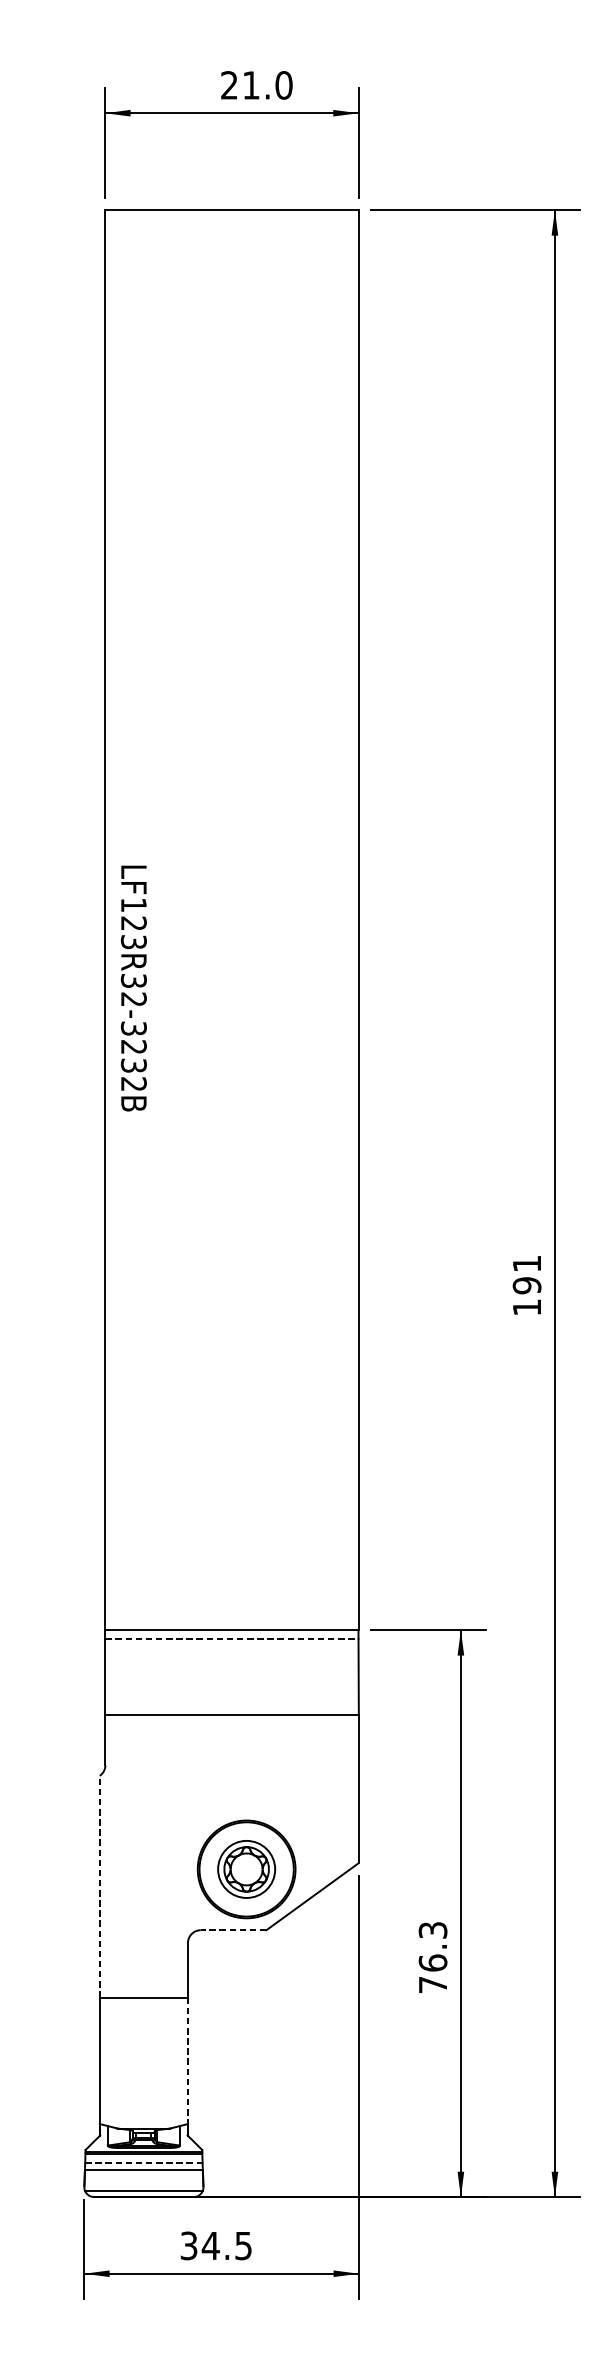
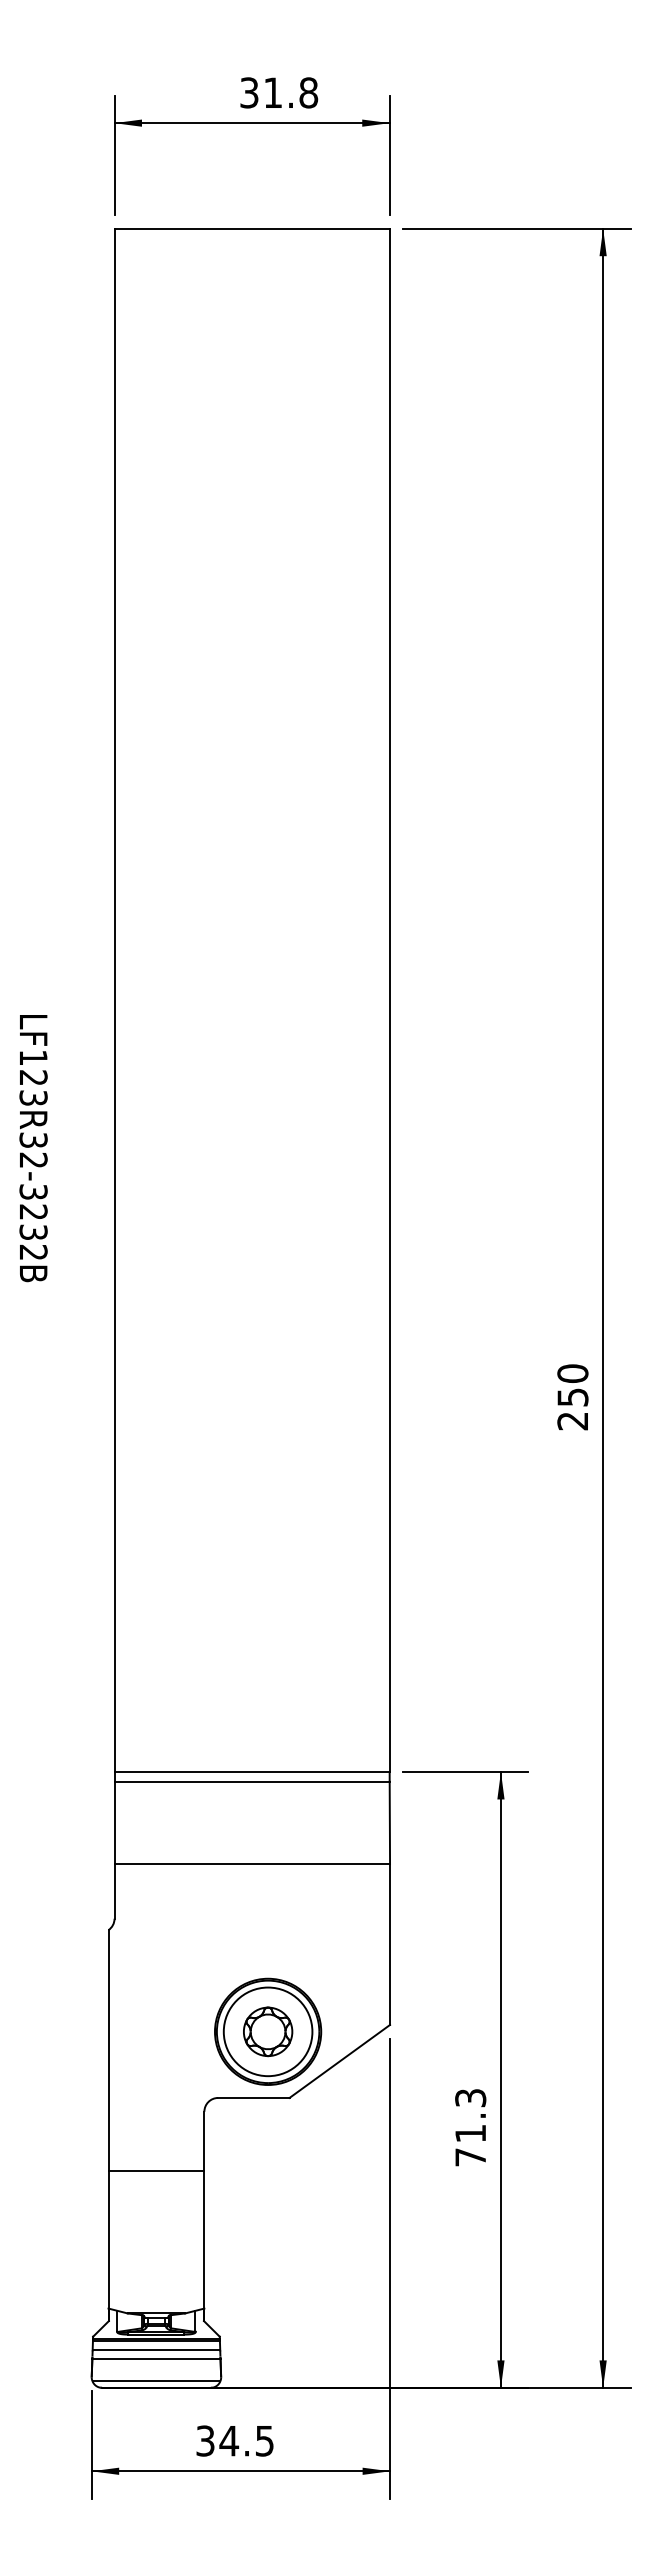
text: (257, 85) -> (279, 92), 21.0 -> 31.8
text: (133, 988) -> (33, 1148), moved
text: (526, 1285) -> (572, 1397), 191 -> 250
line: (232, 1639) -> (252, 1781), dashed -> solid
circle: (246, 1869) -> (267, 2031), size x1.43
line: (99, 1886) -> (108, 2050), dashed -> solid
line: (233, 1929) -> (253, 2097), dashed -> solid
text: (432, 1962) -> (470, 2133), 76.3 -> 71.3
line: (188, 2060) -> (204, 2239), dashed -> solid
line: (143, 2162) -> (156, 2350), dashed -> solid

